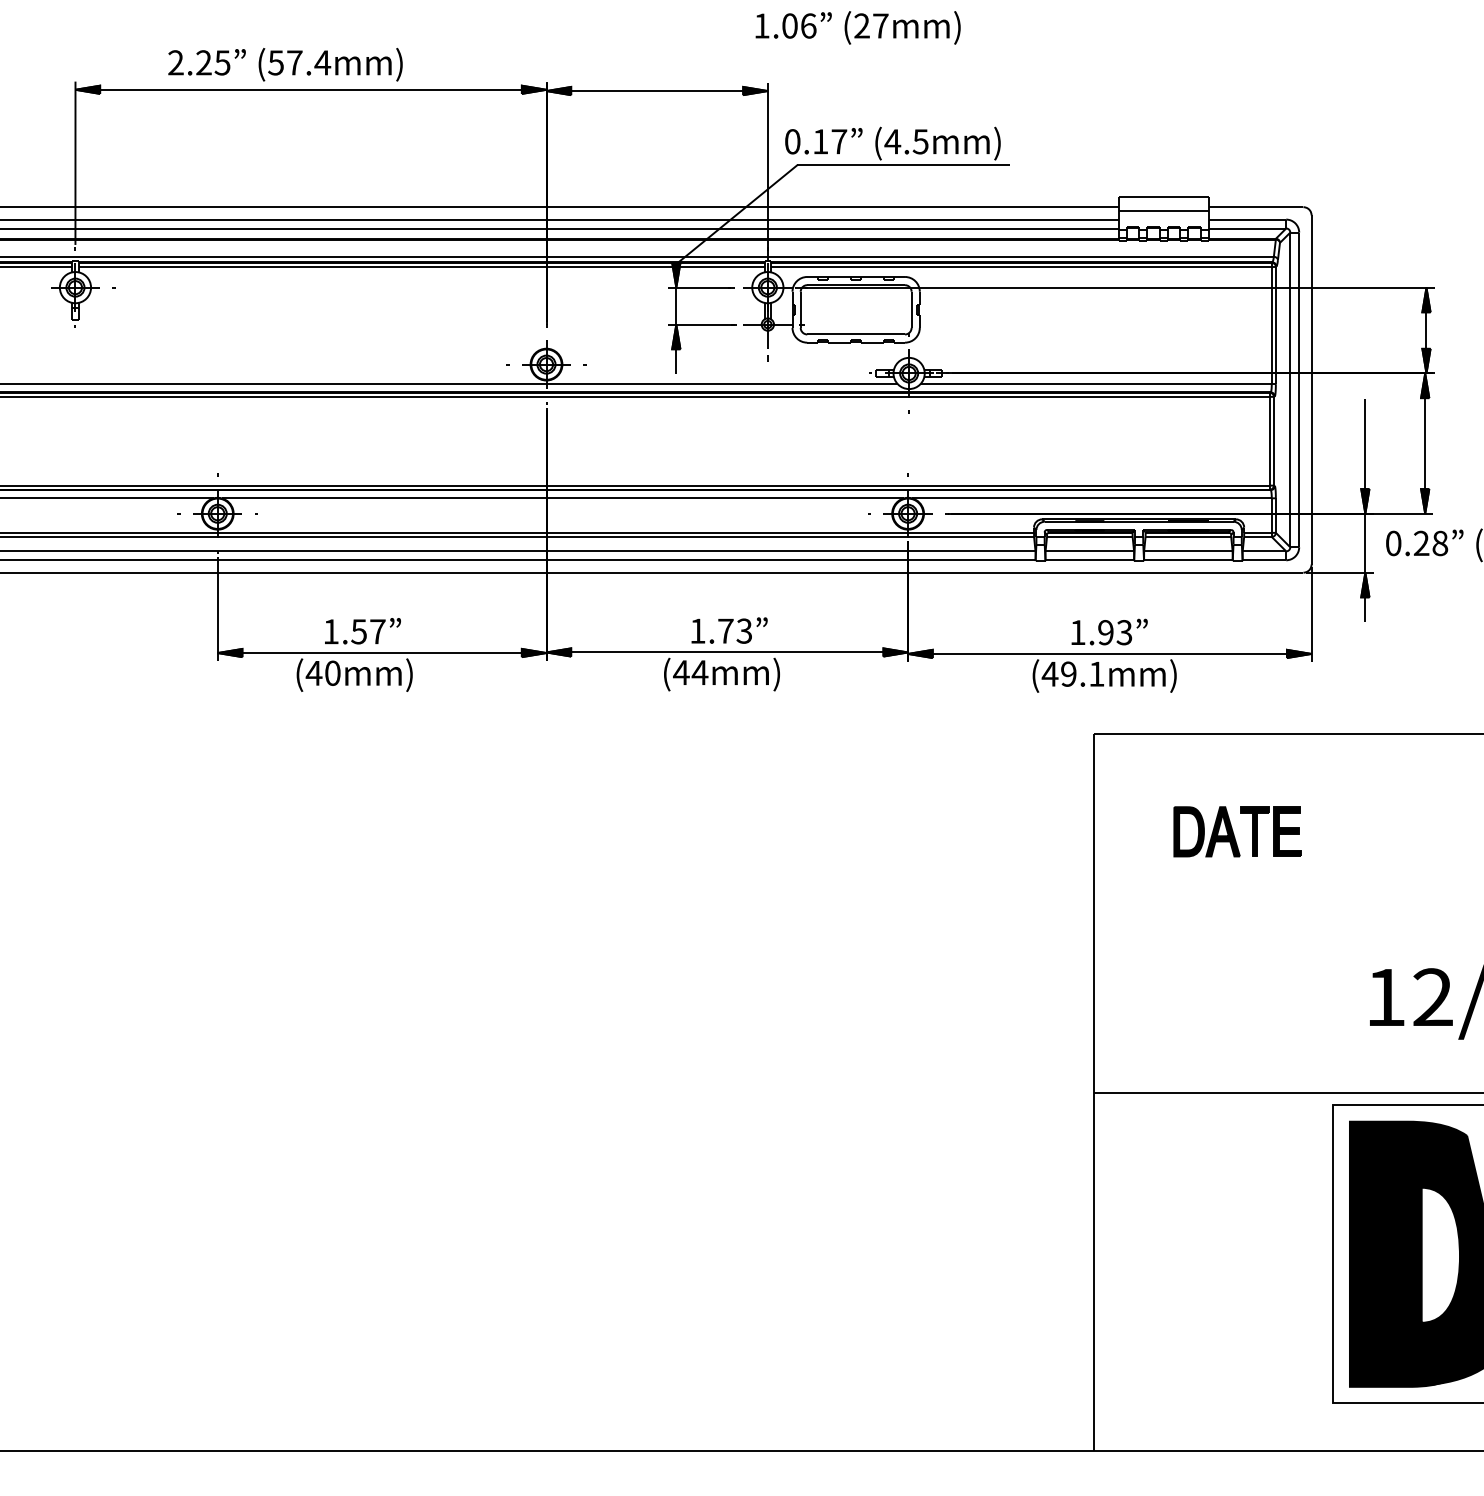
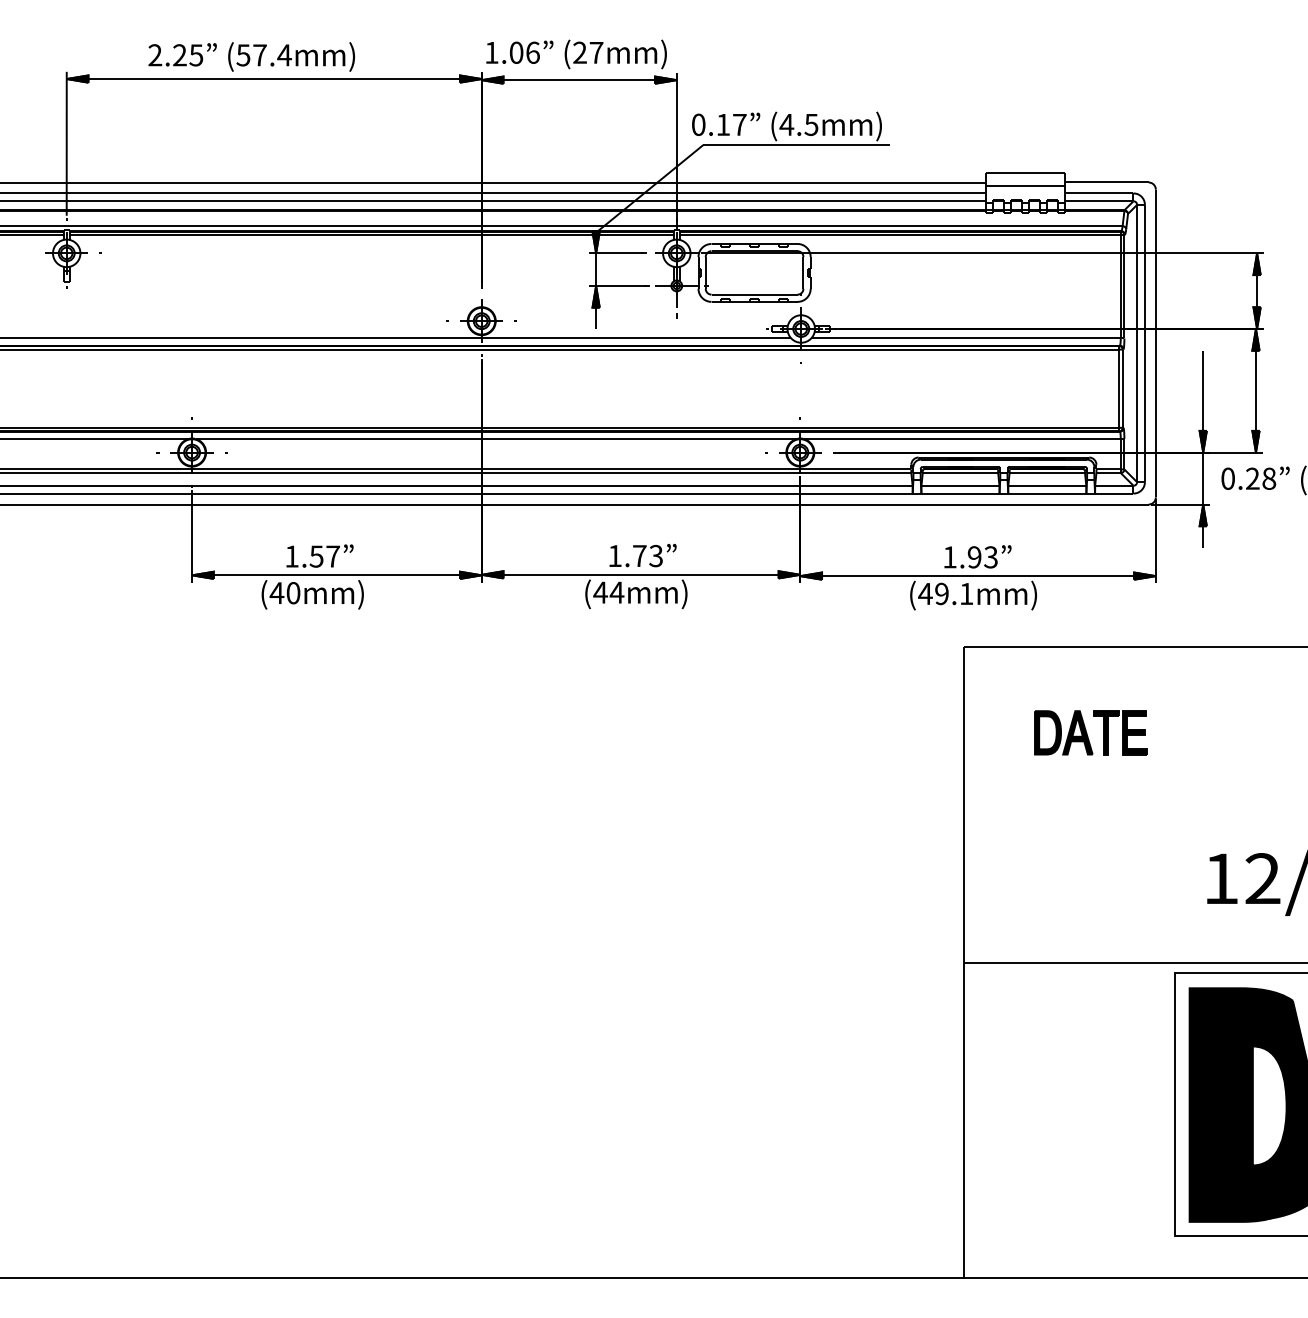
text: (857, 27) -> (576, 54), moved

